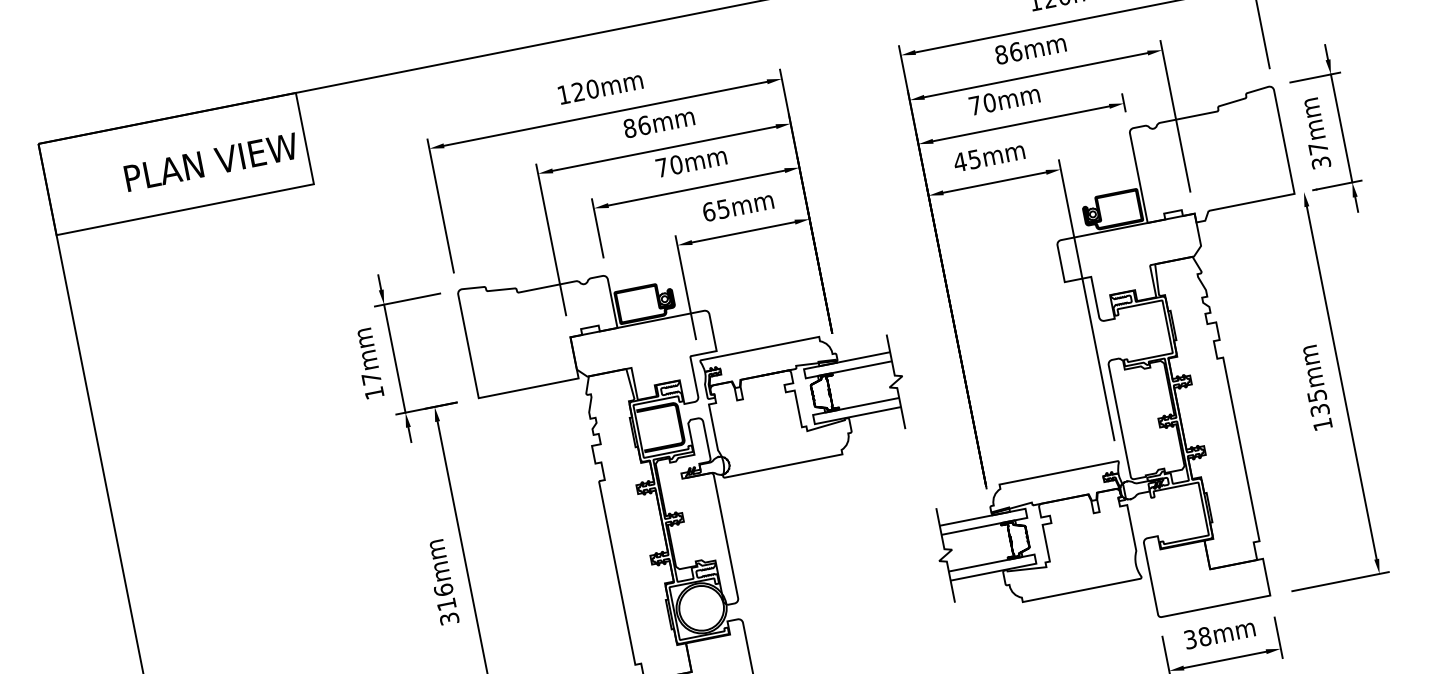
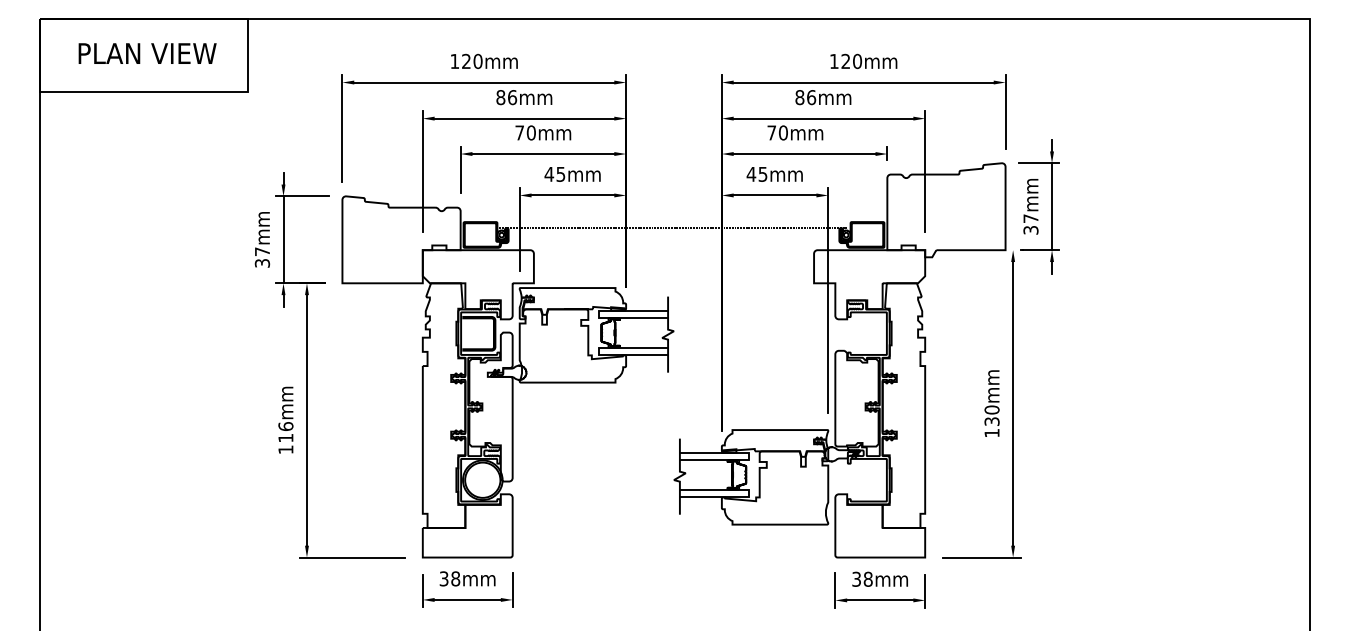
text: (211, 162) -> (147, 53), moved
text: (709, 210) -> (549, 173), 65mm -> 45mm
line: (876, 247) -> (673, 227), added
text: (374, 393) -> (262, 263), 17mm -> 37mm
text: (1316, 395) -> (991, 409), 135mm -> 130mm
text: (448, 618) -> (285, 449), 316mm -> 116mm

